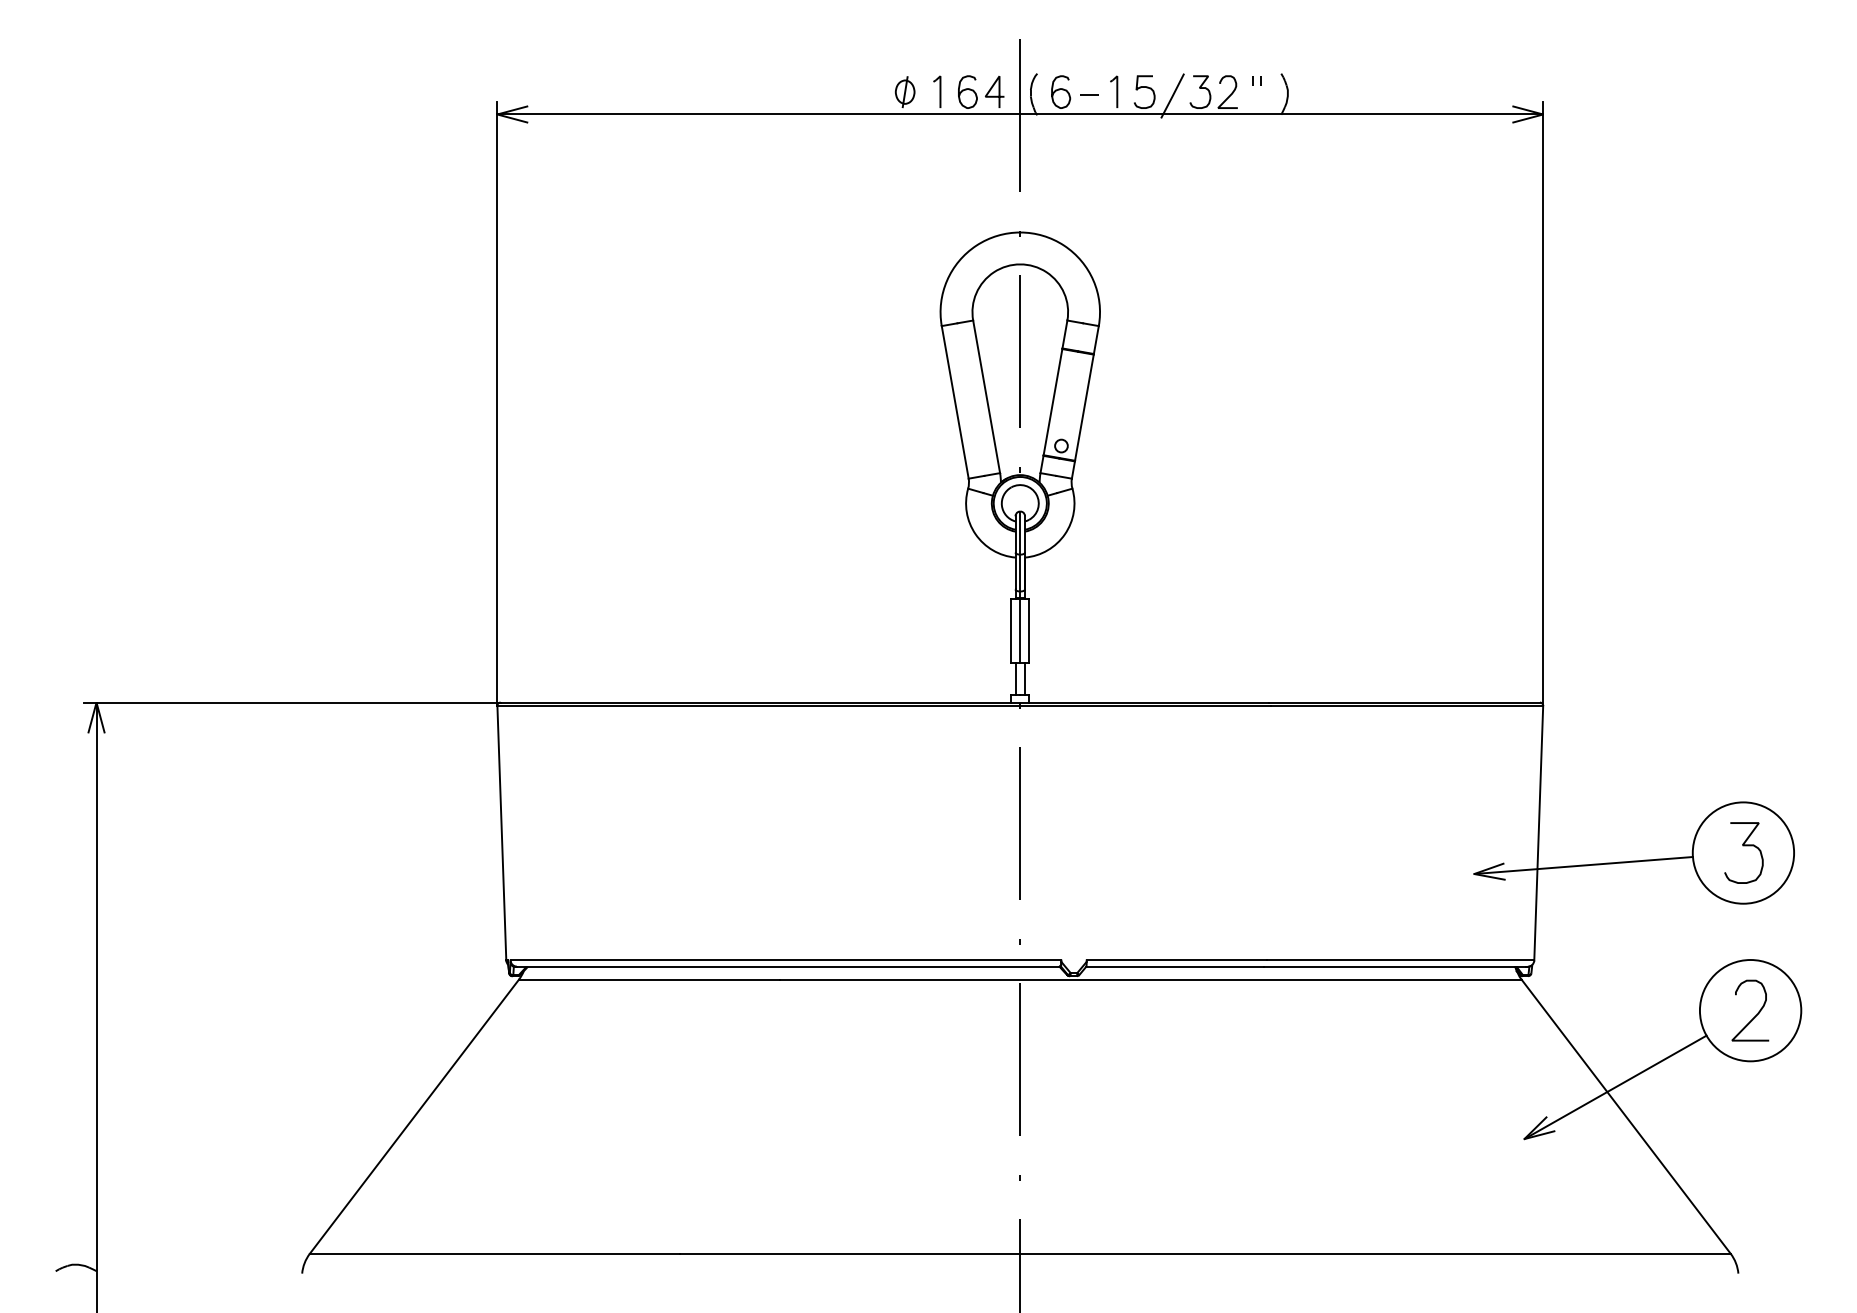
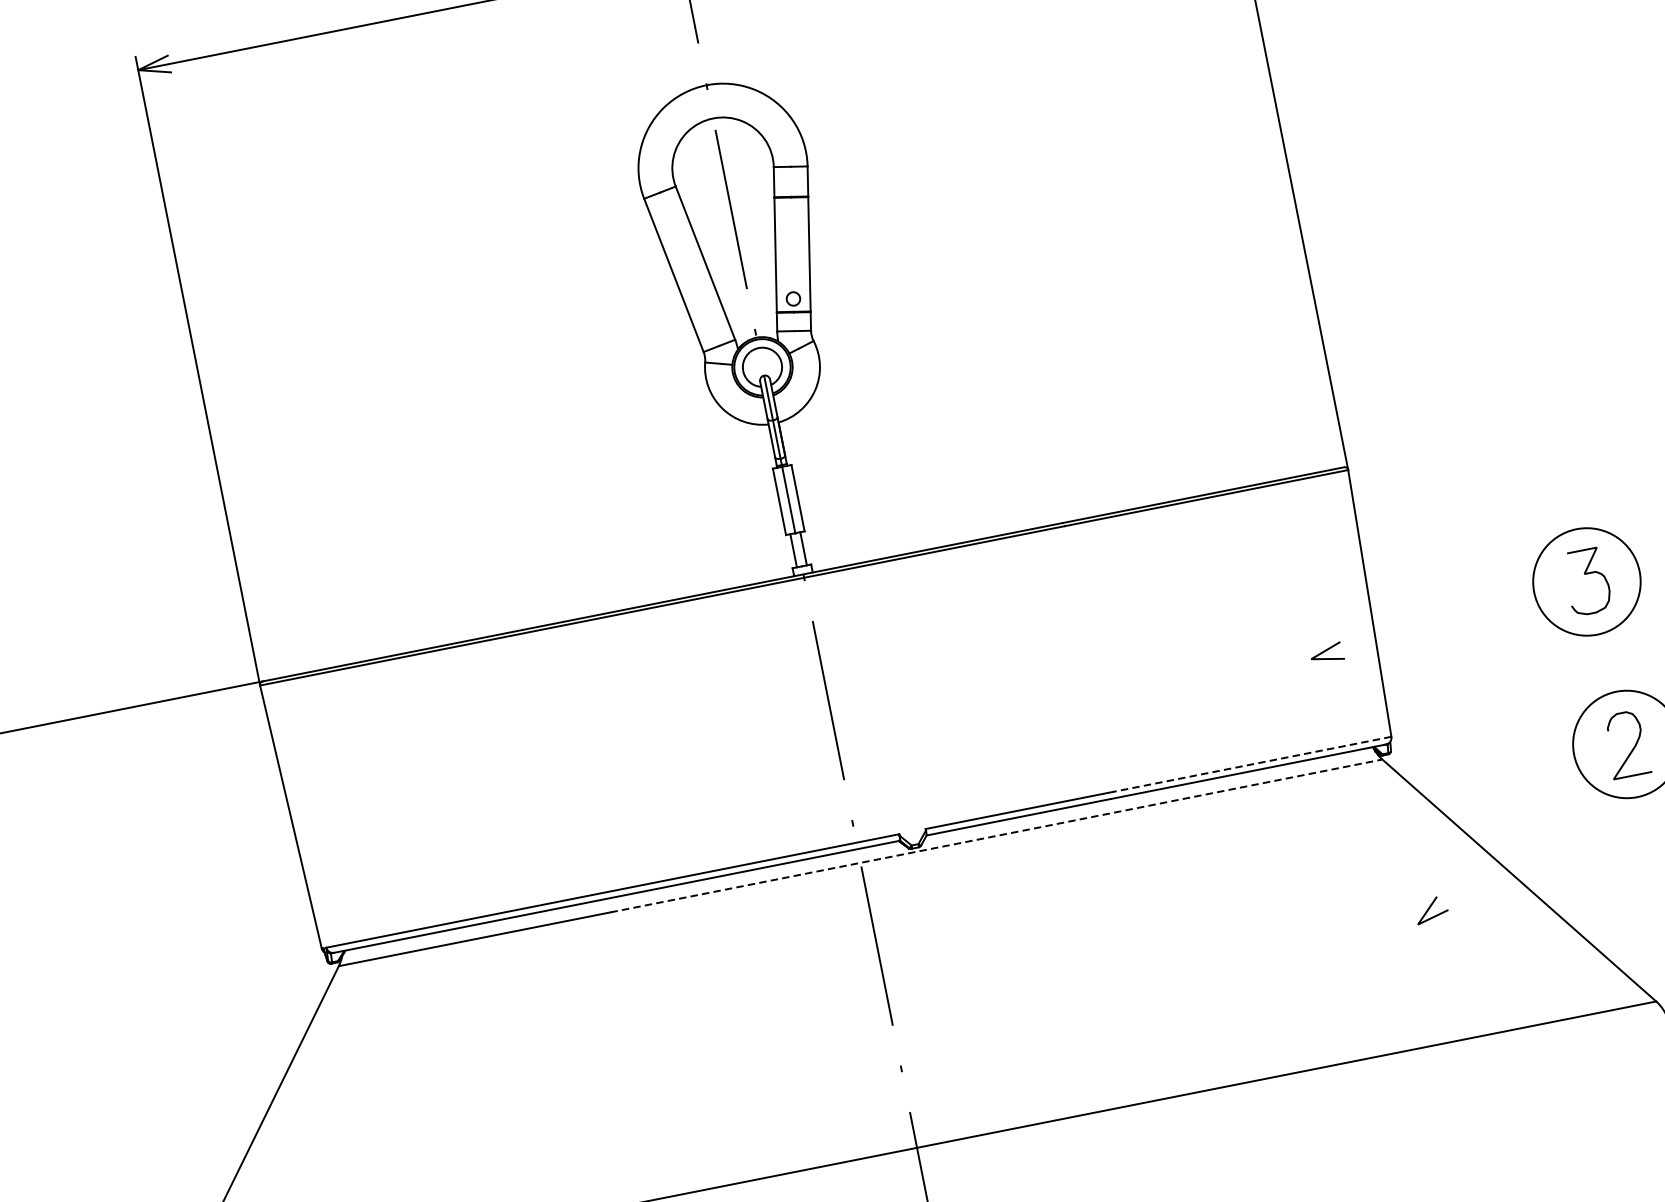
line: (1583, 865) -> (1423, 627), removed
line: (1400, 960) -> (1252, 764), solid -> dashed
line: (1150, 979) -> (996, 835), solid -> dashed
line: (1615, 1087) -> (1502, 852), removed

